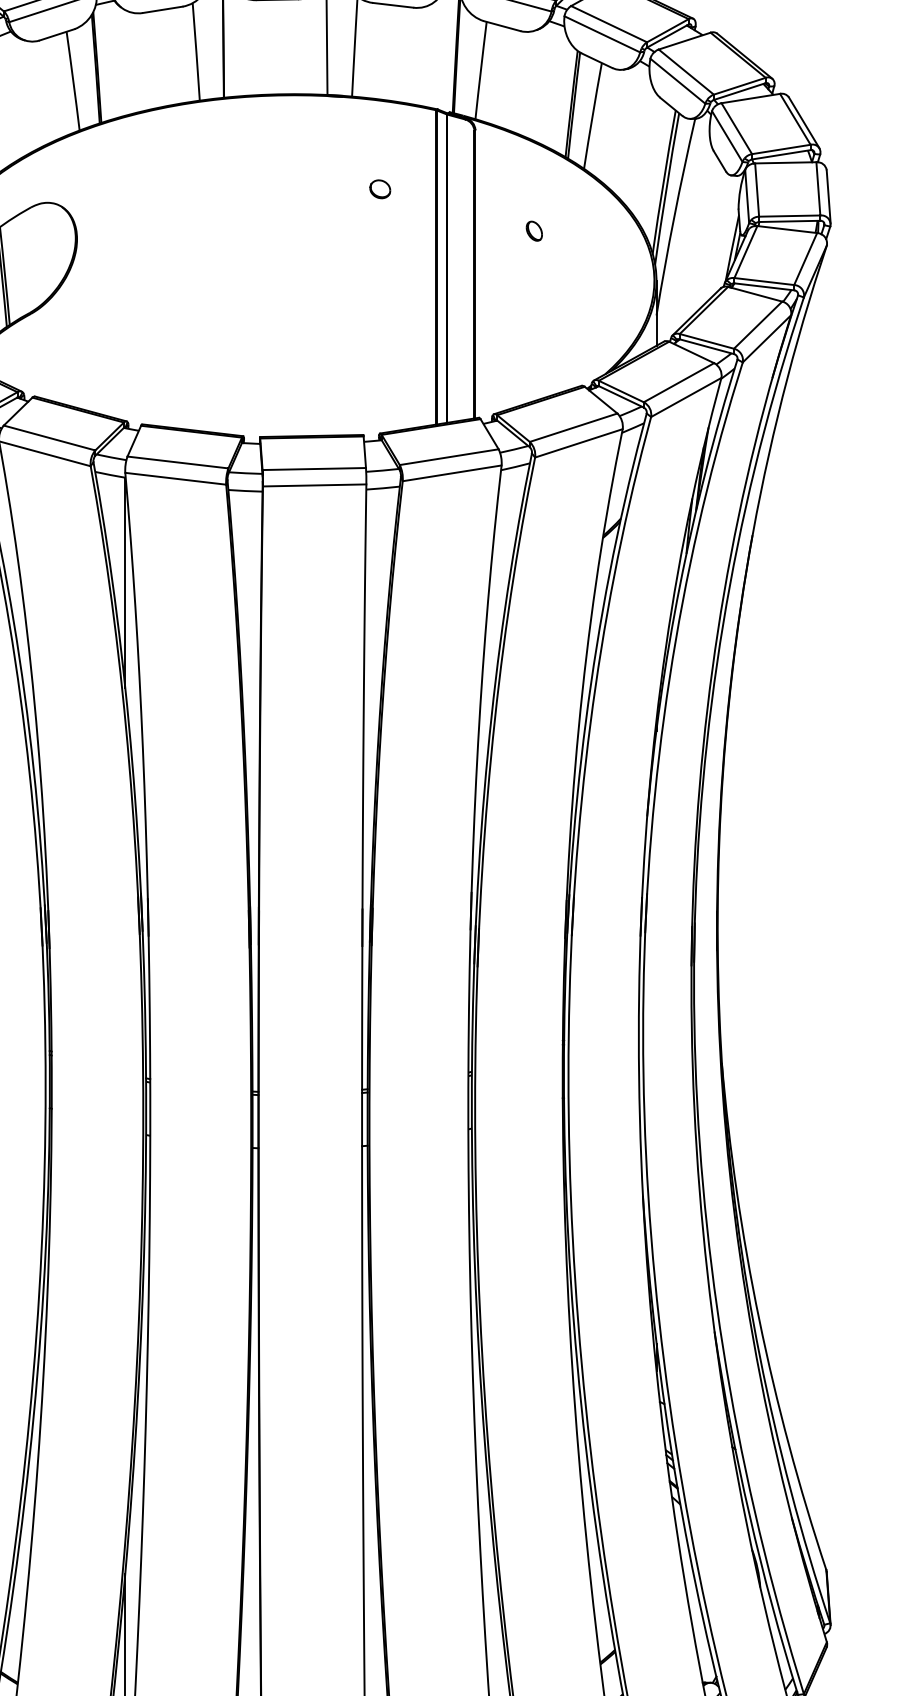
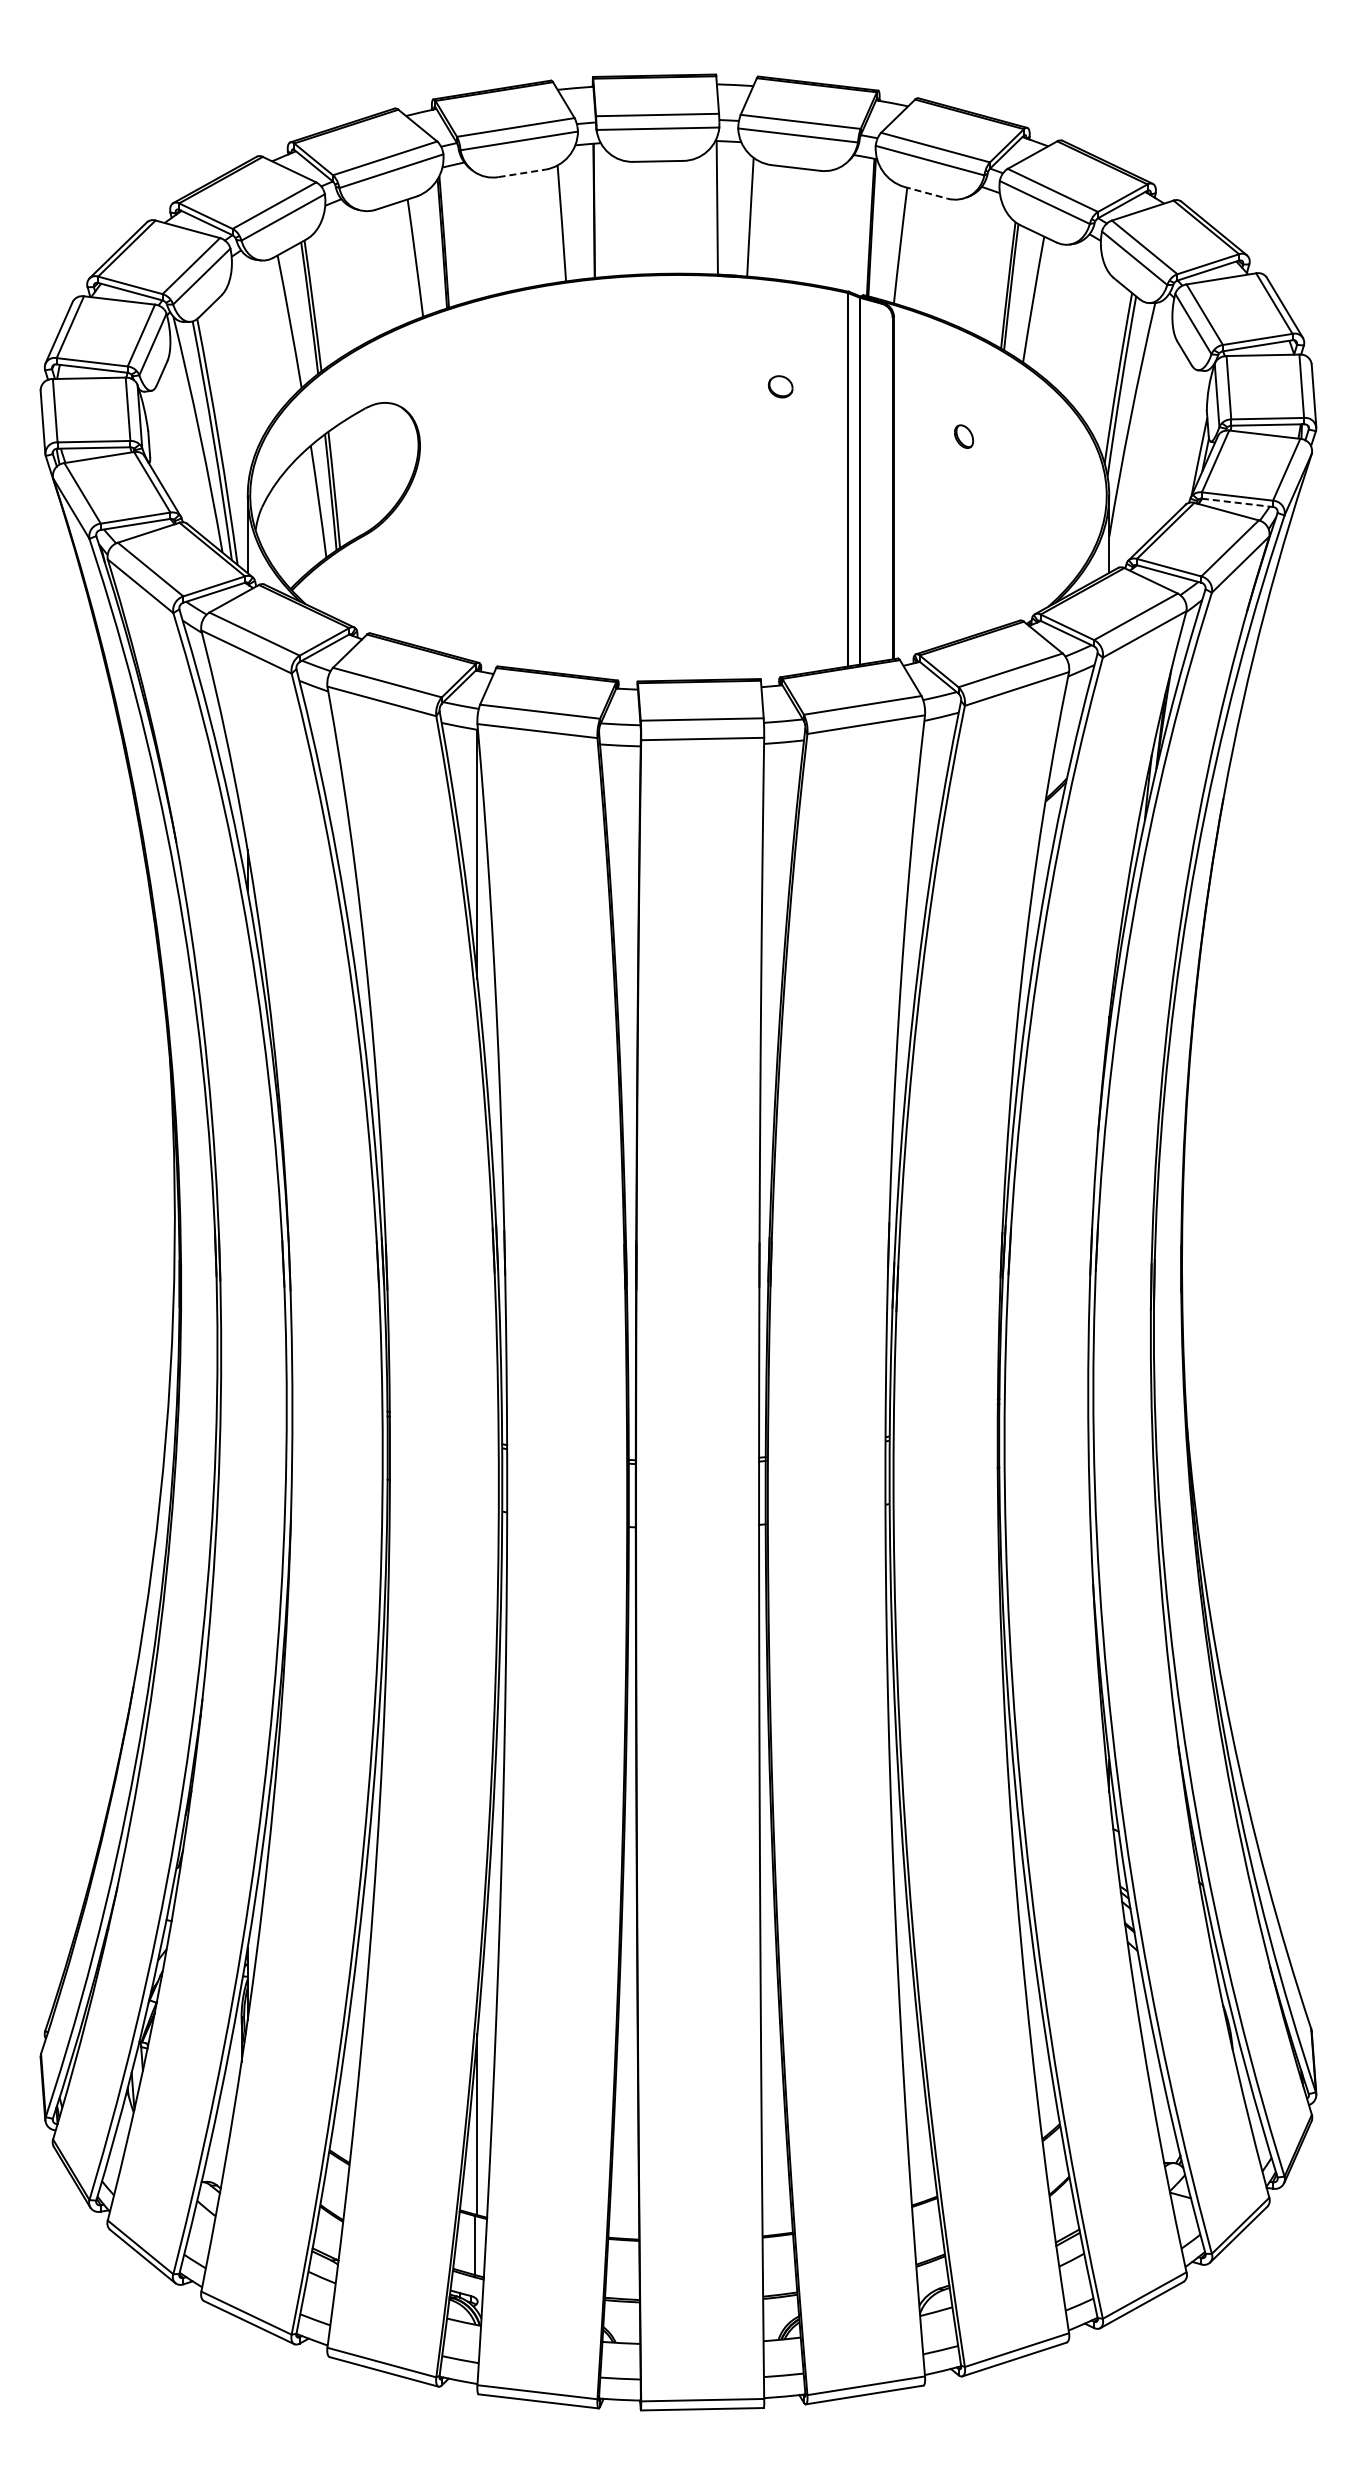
line: (163, 9) -> (522, 173), solid -> dashed
line: (502, 25) -> (925, 192), solid -> dashed
line: (764, 286) -> (1237, 502), solid -> dashed

